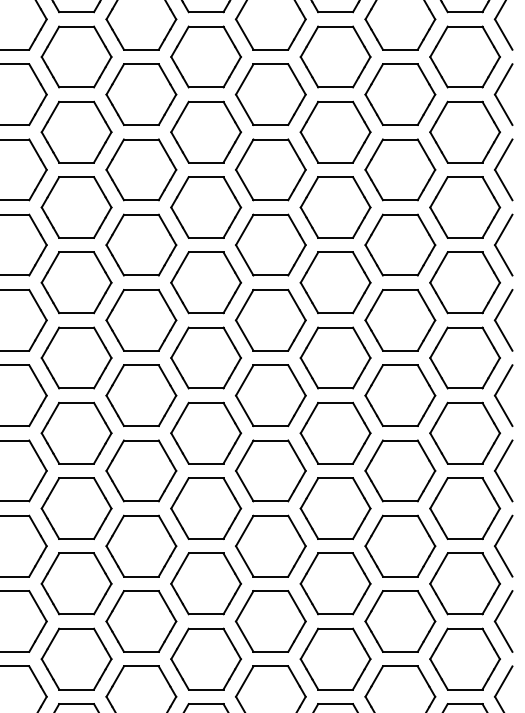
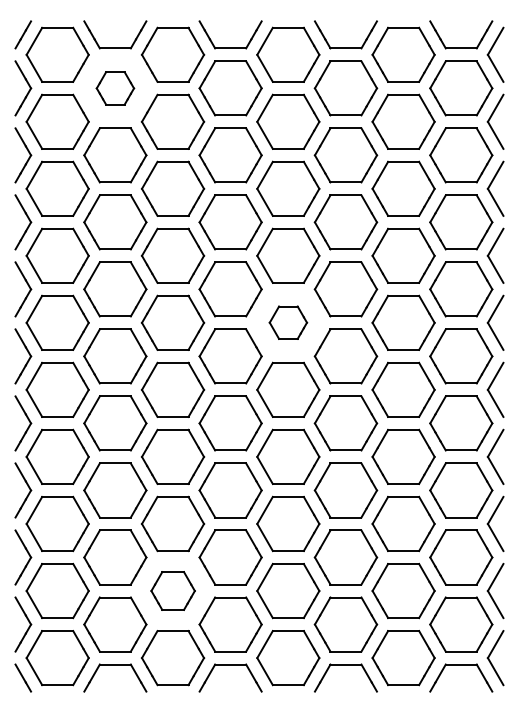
part: (76, 57) -> (115, 88), size x0.6
part: (271, 319) -> (288, 322), size x0.6
part: (141, 620) -> (173, 590), size x0.7

